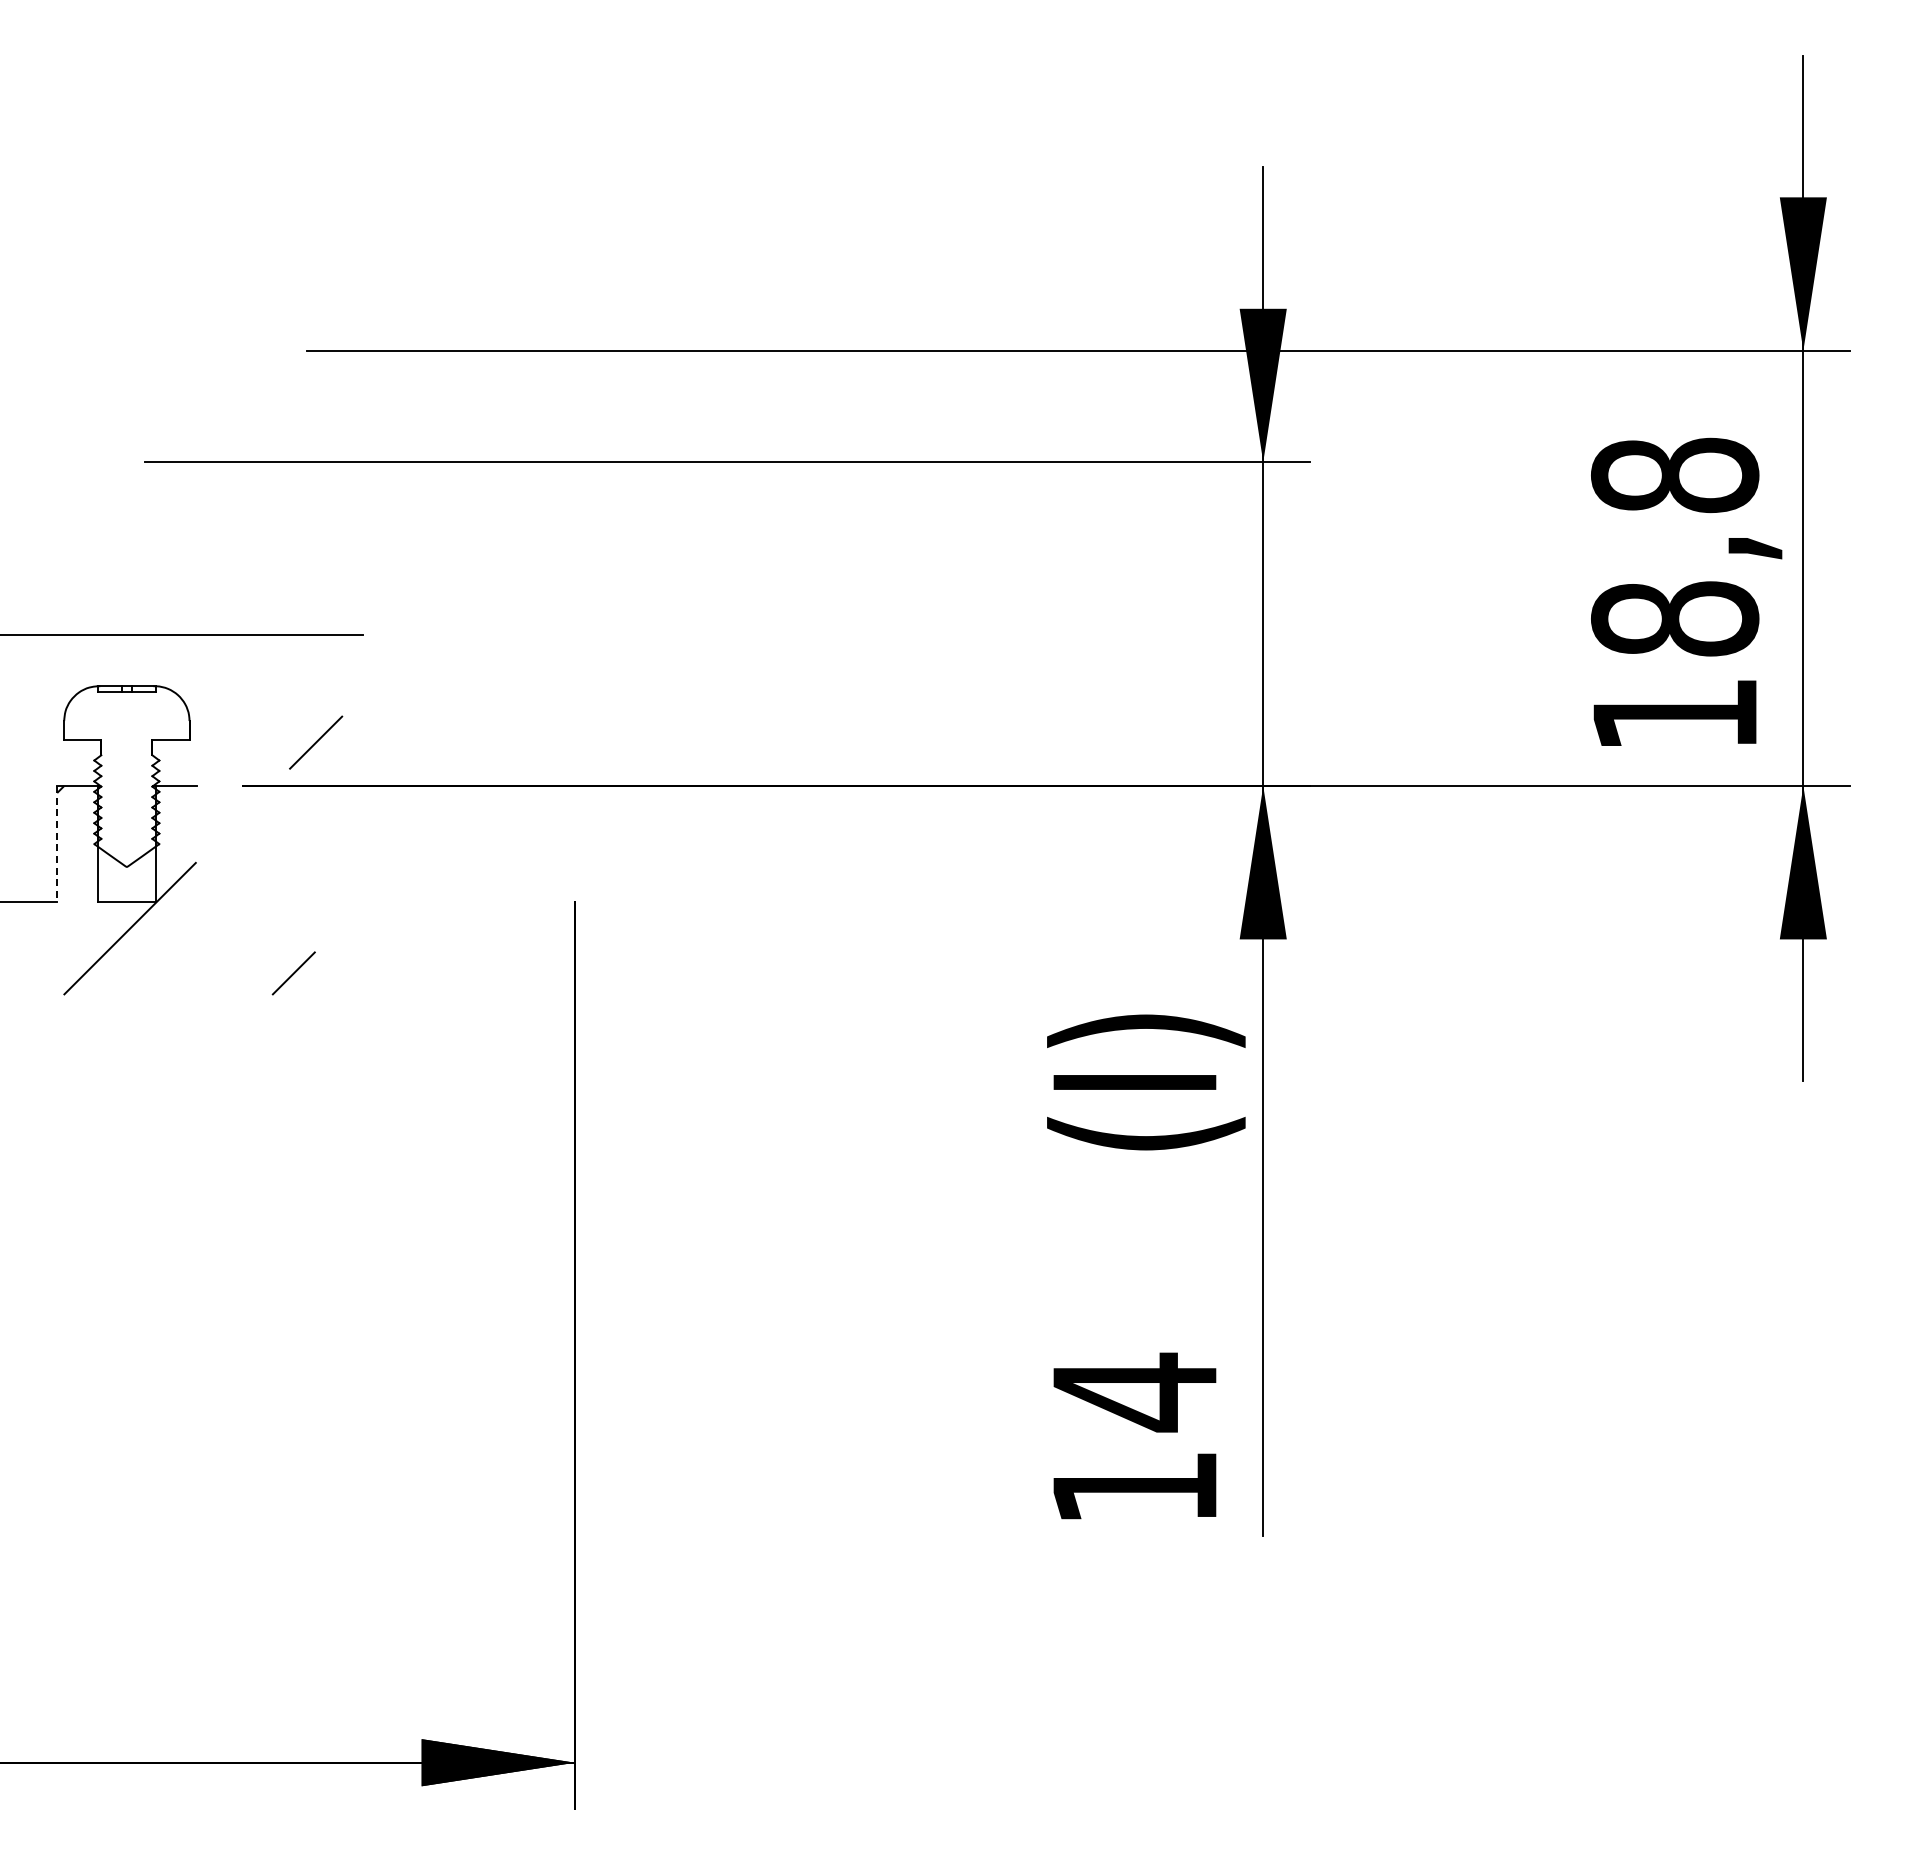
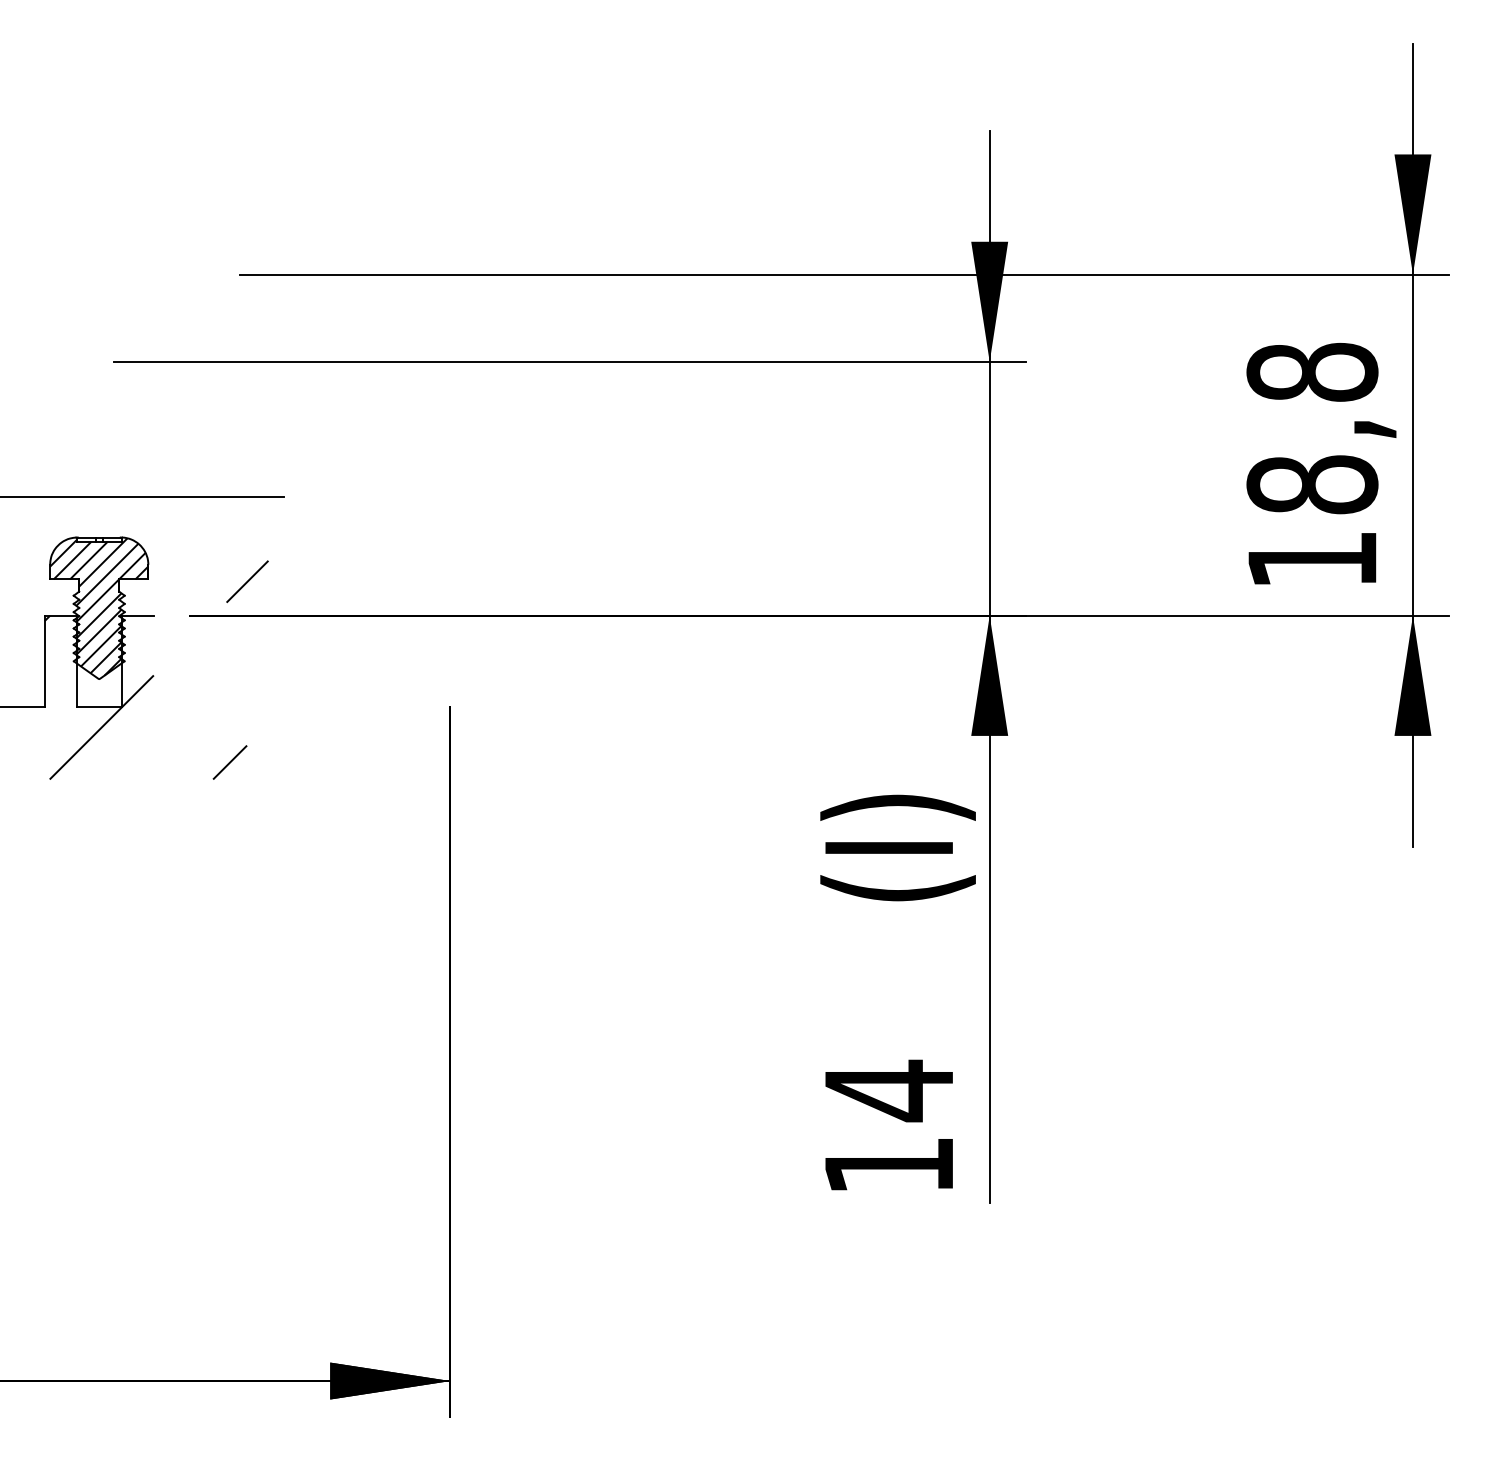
hatch: (126, 774) -> (98, 606), added
line: (57, 844) -> (44, 661), dashed -> solid

